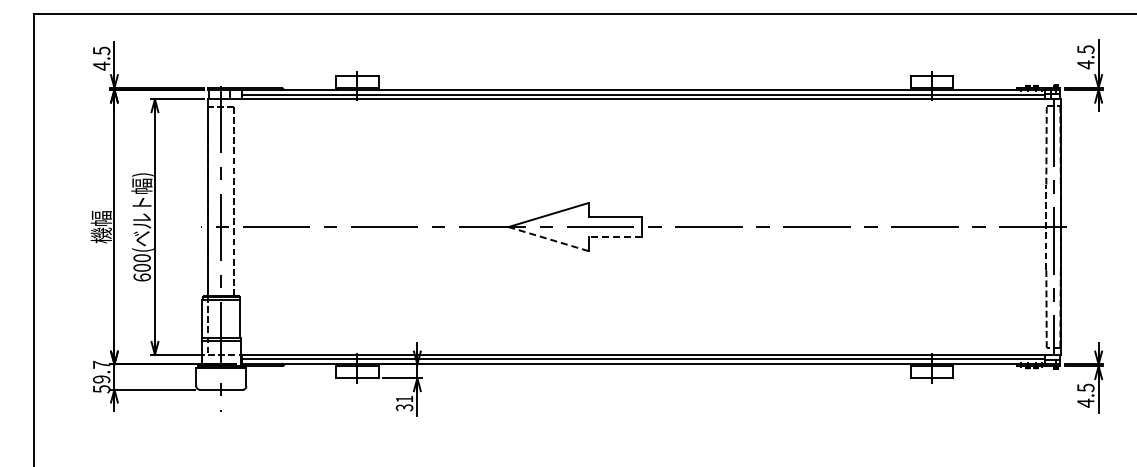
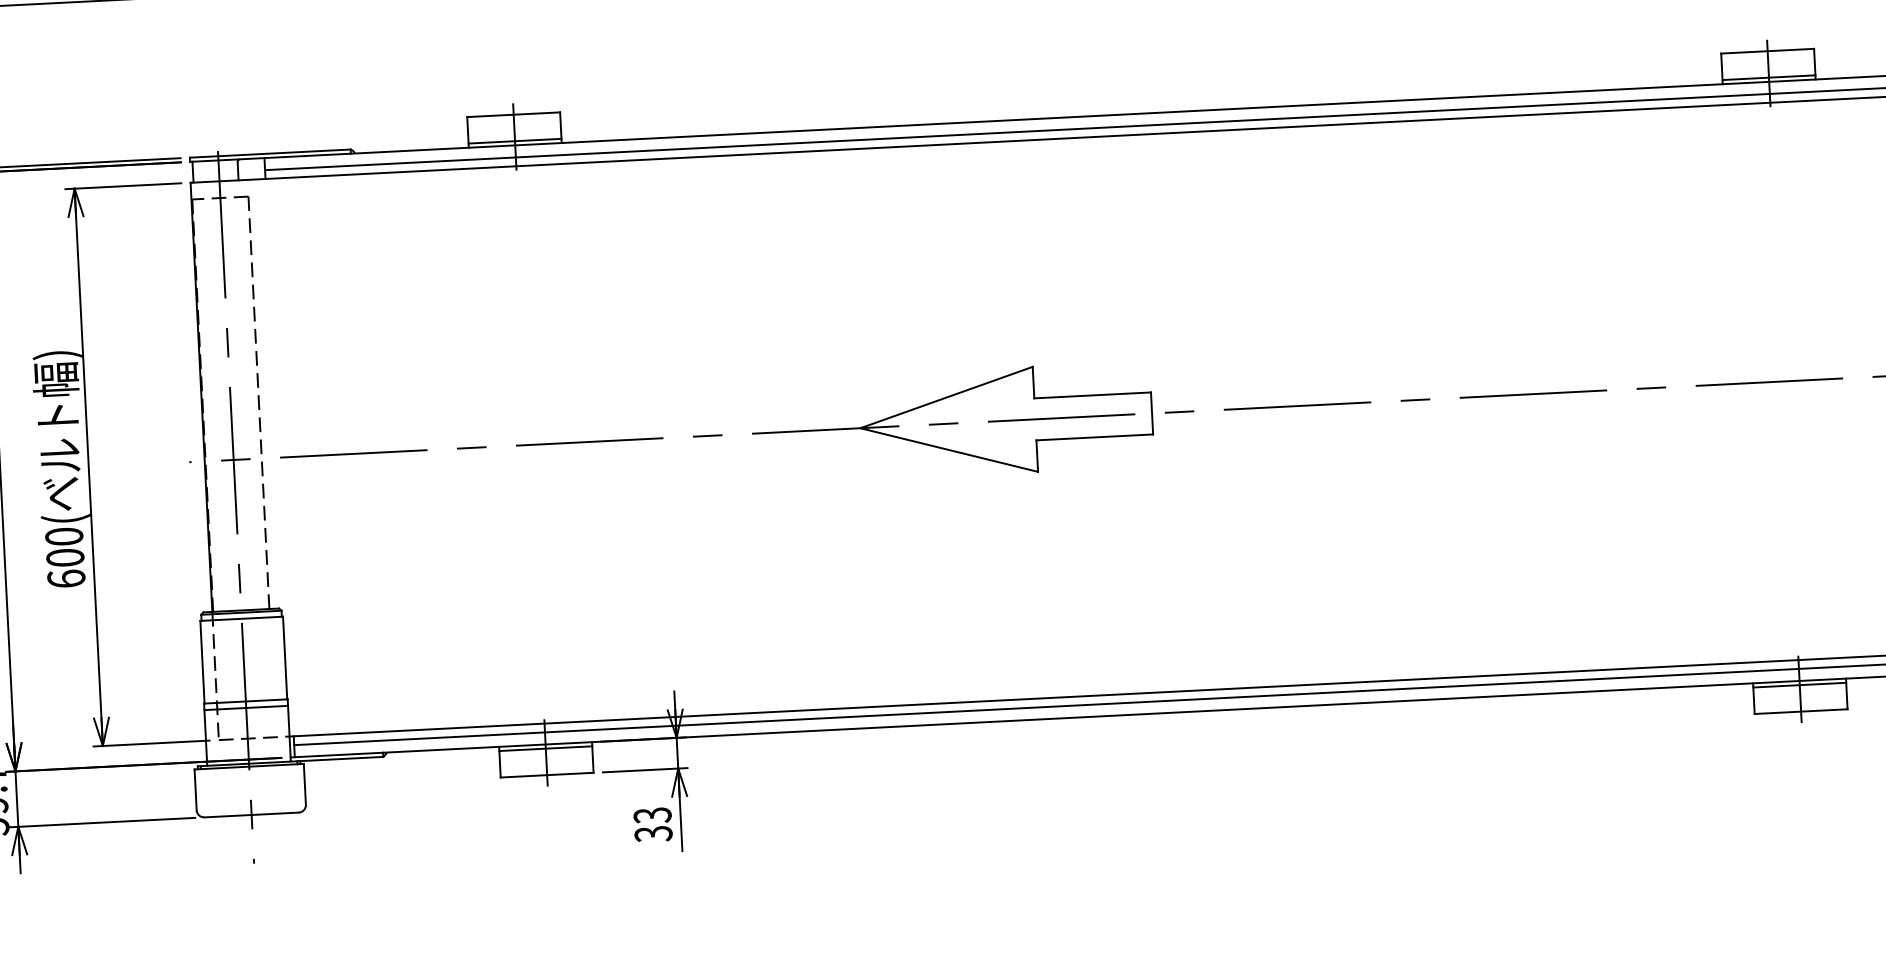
line: (615, 236) -> (1094, 436), dashed -> solid
line: (548, 239) -> (949, 450), dashed -> solid
text: (404, 398) -> (652, 813), 31 -> 33

